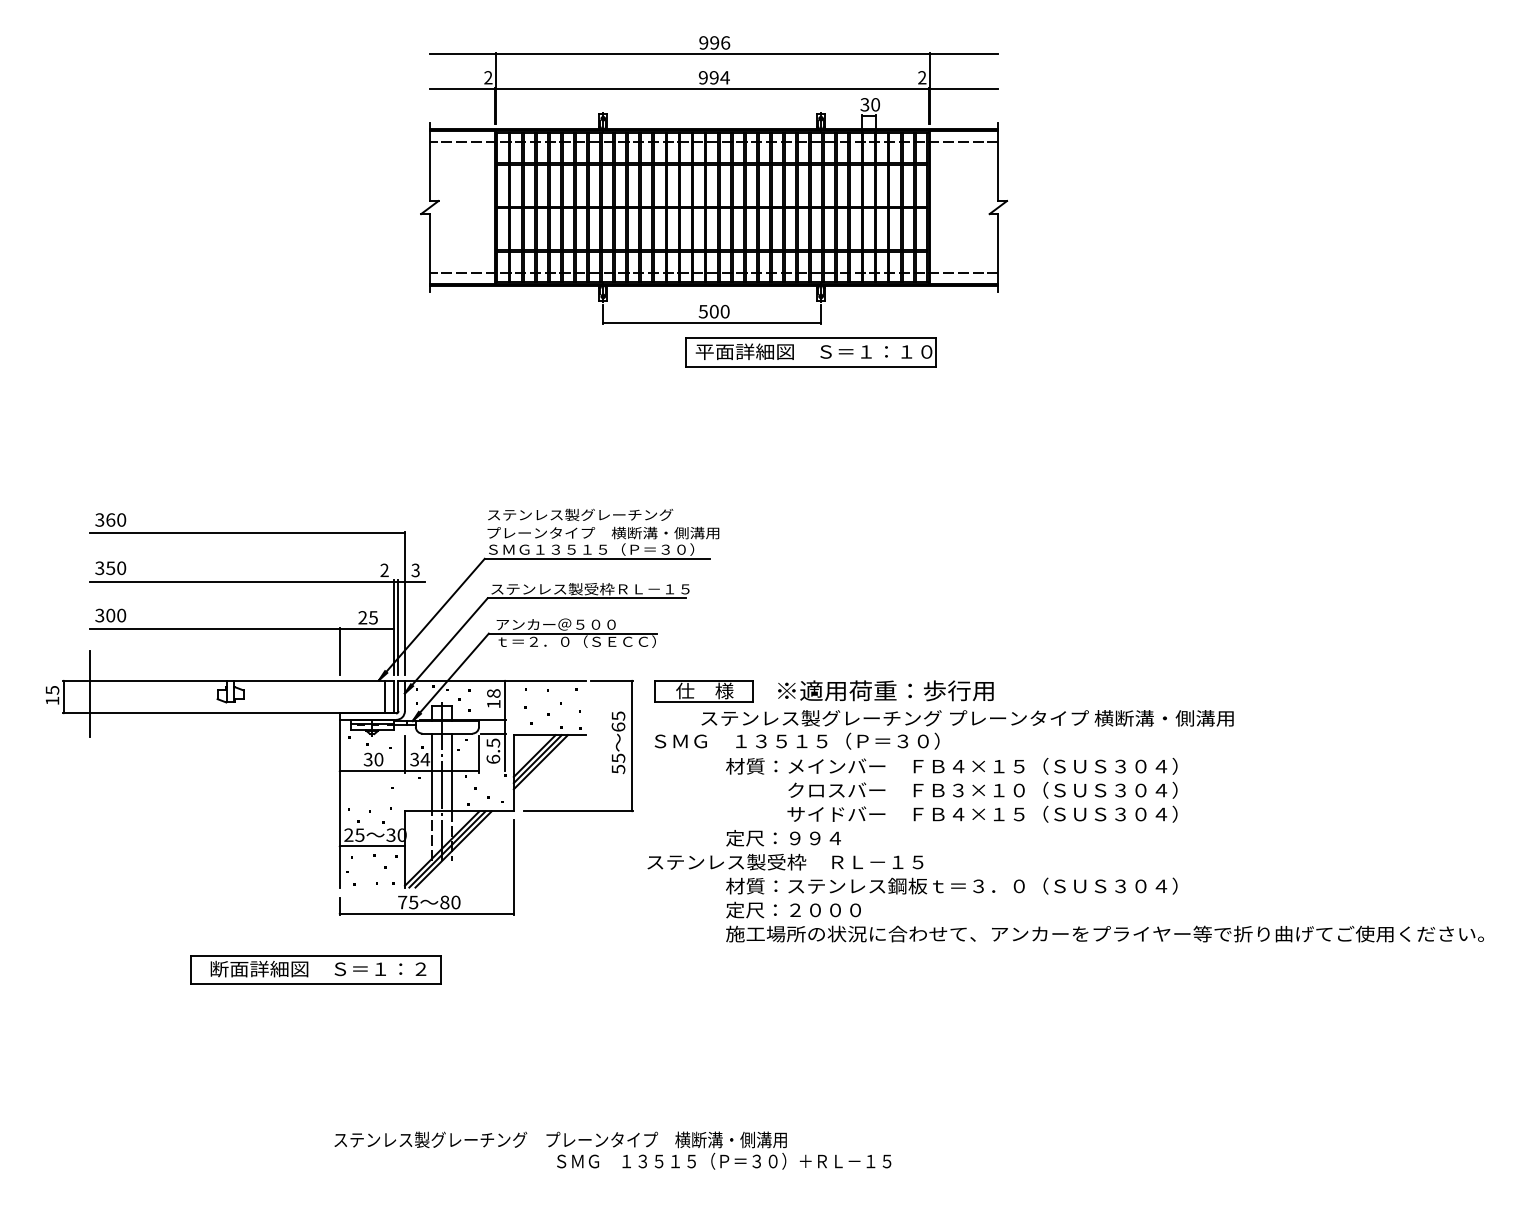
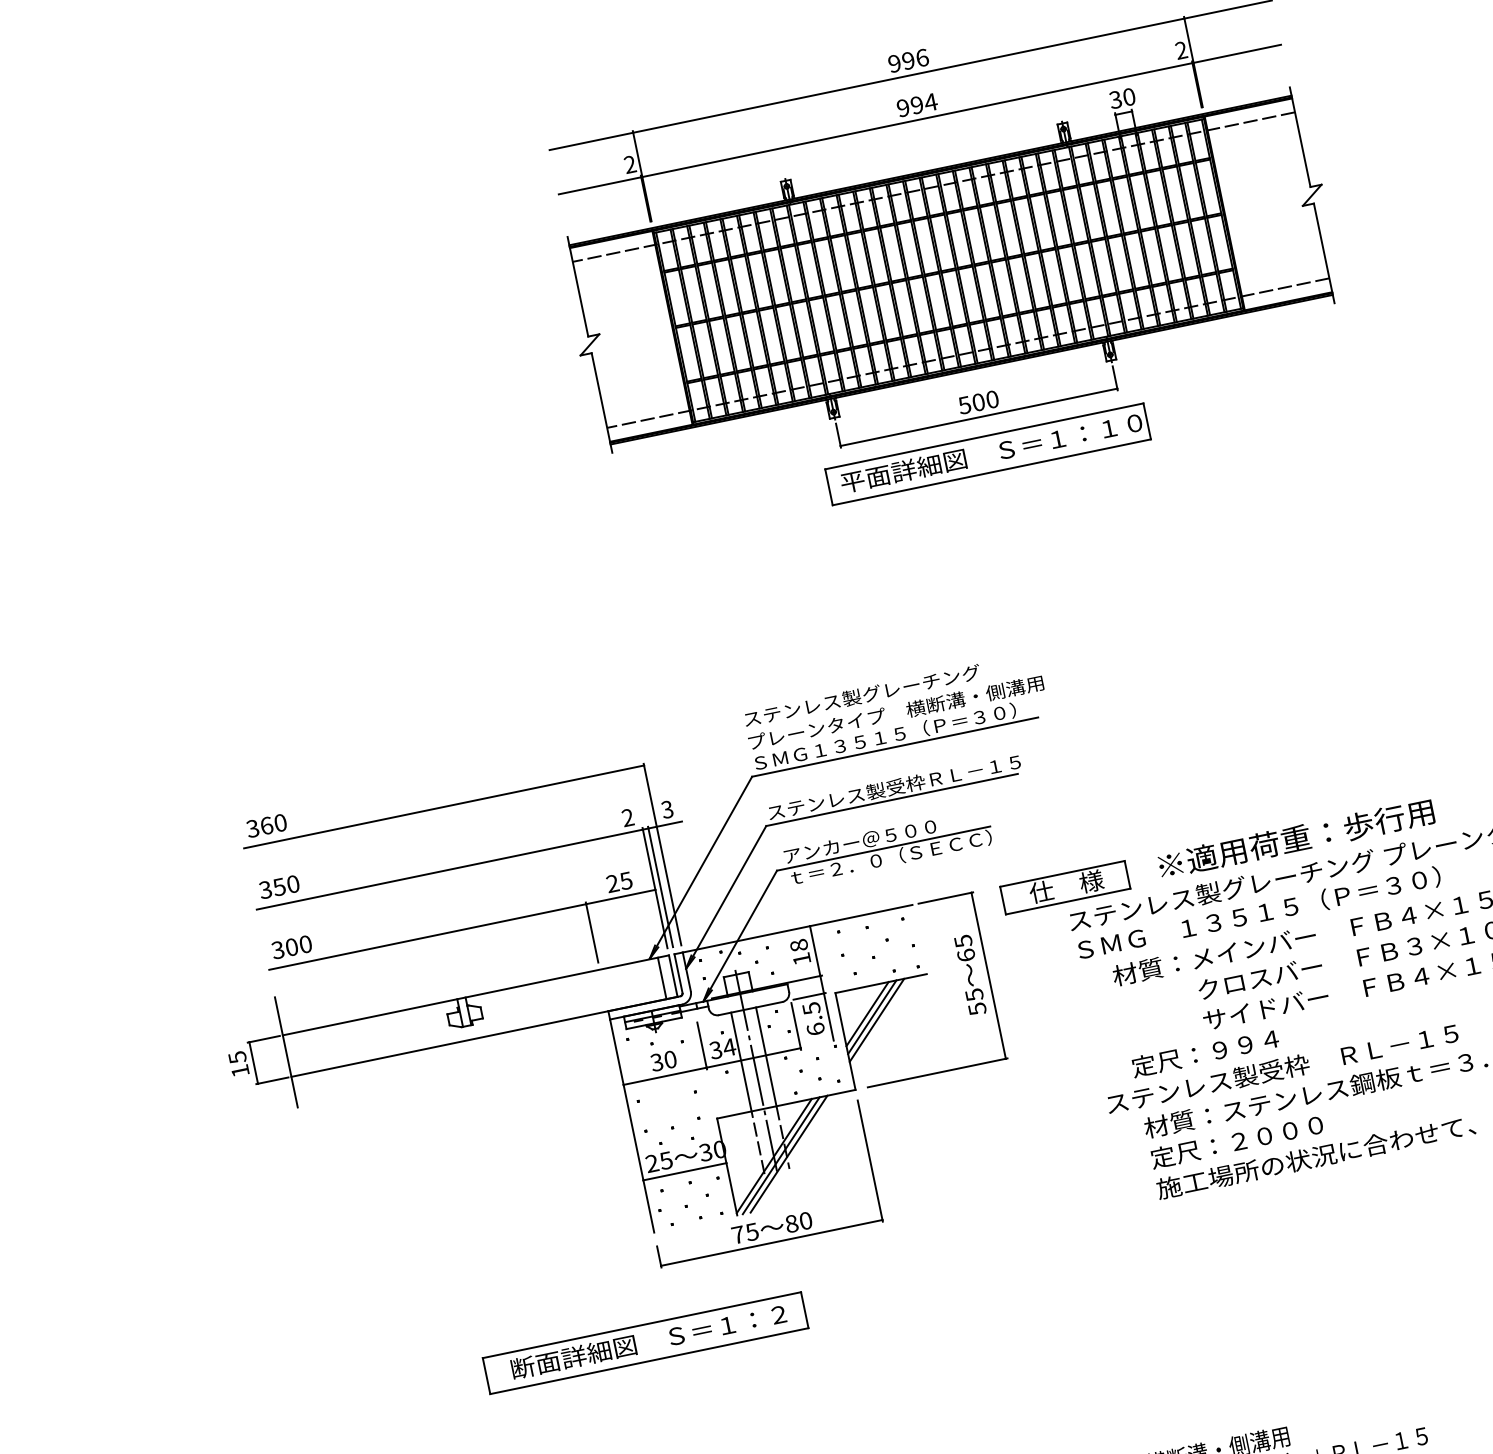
part: (810, 352) -> (987, 454), moved
text: (796, 740) -> (1258, 912), moved
text: (785, 861) -> (1282, 1067), moved

